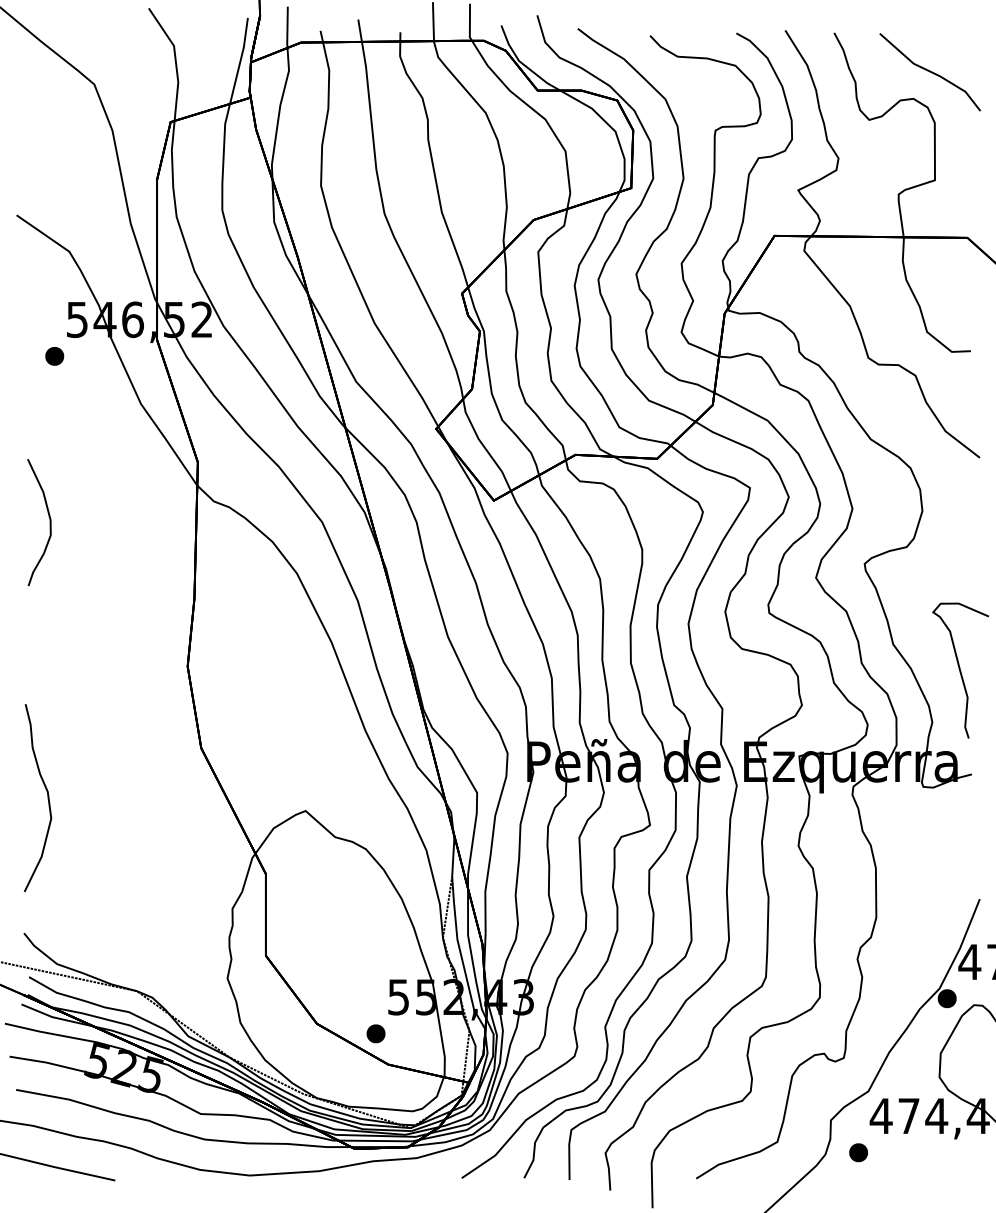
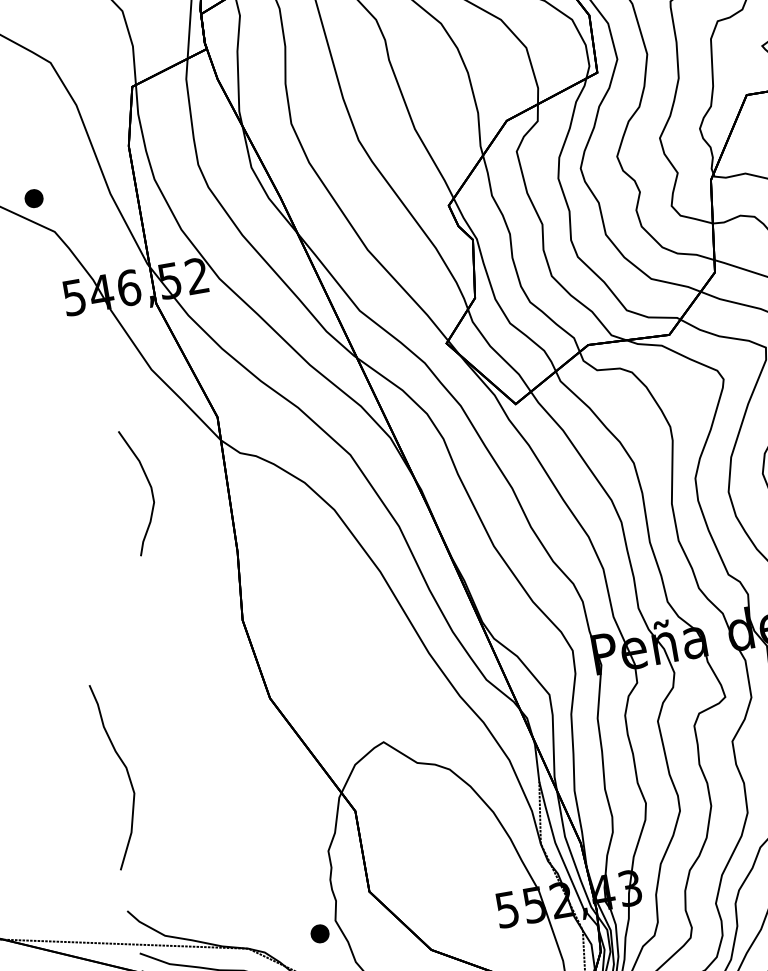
part: (54, 356) -> (33, 198), moved
curve: (49, 522) -> (150, 490), moved
part: (375, 1033) -> (319, 933), moved

